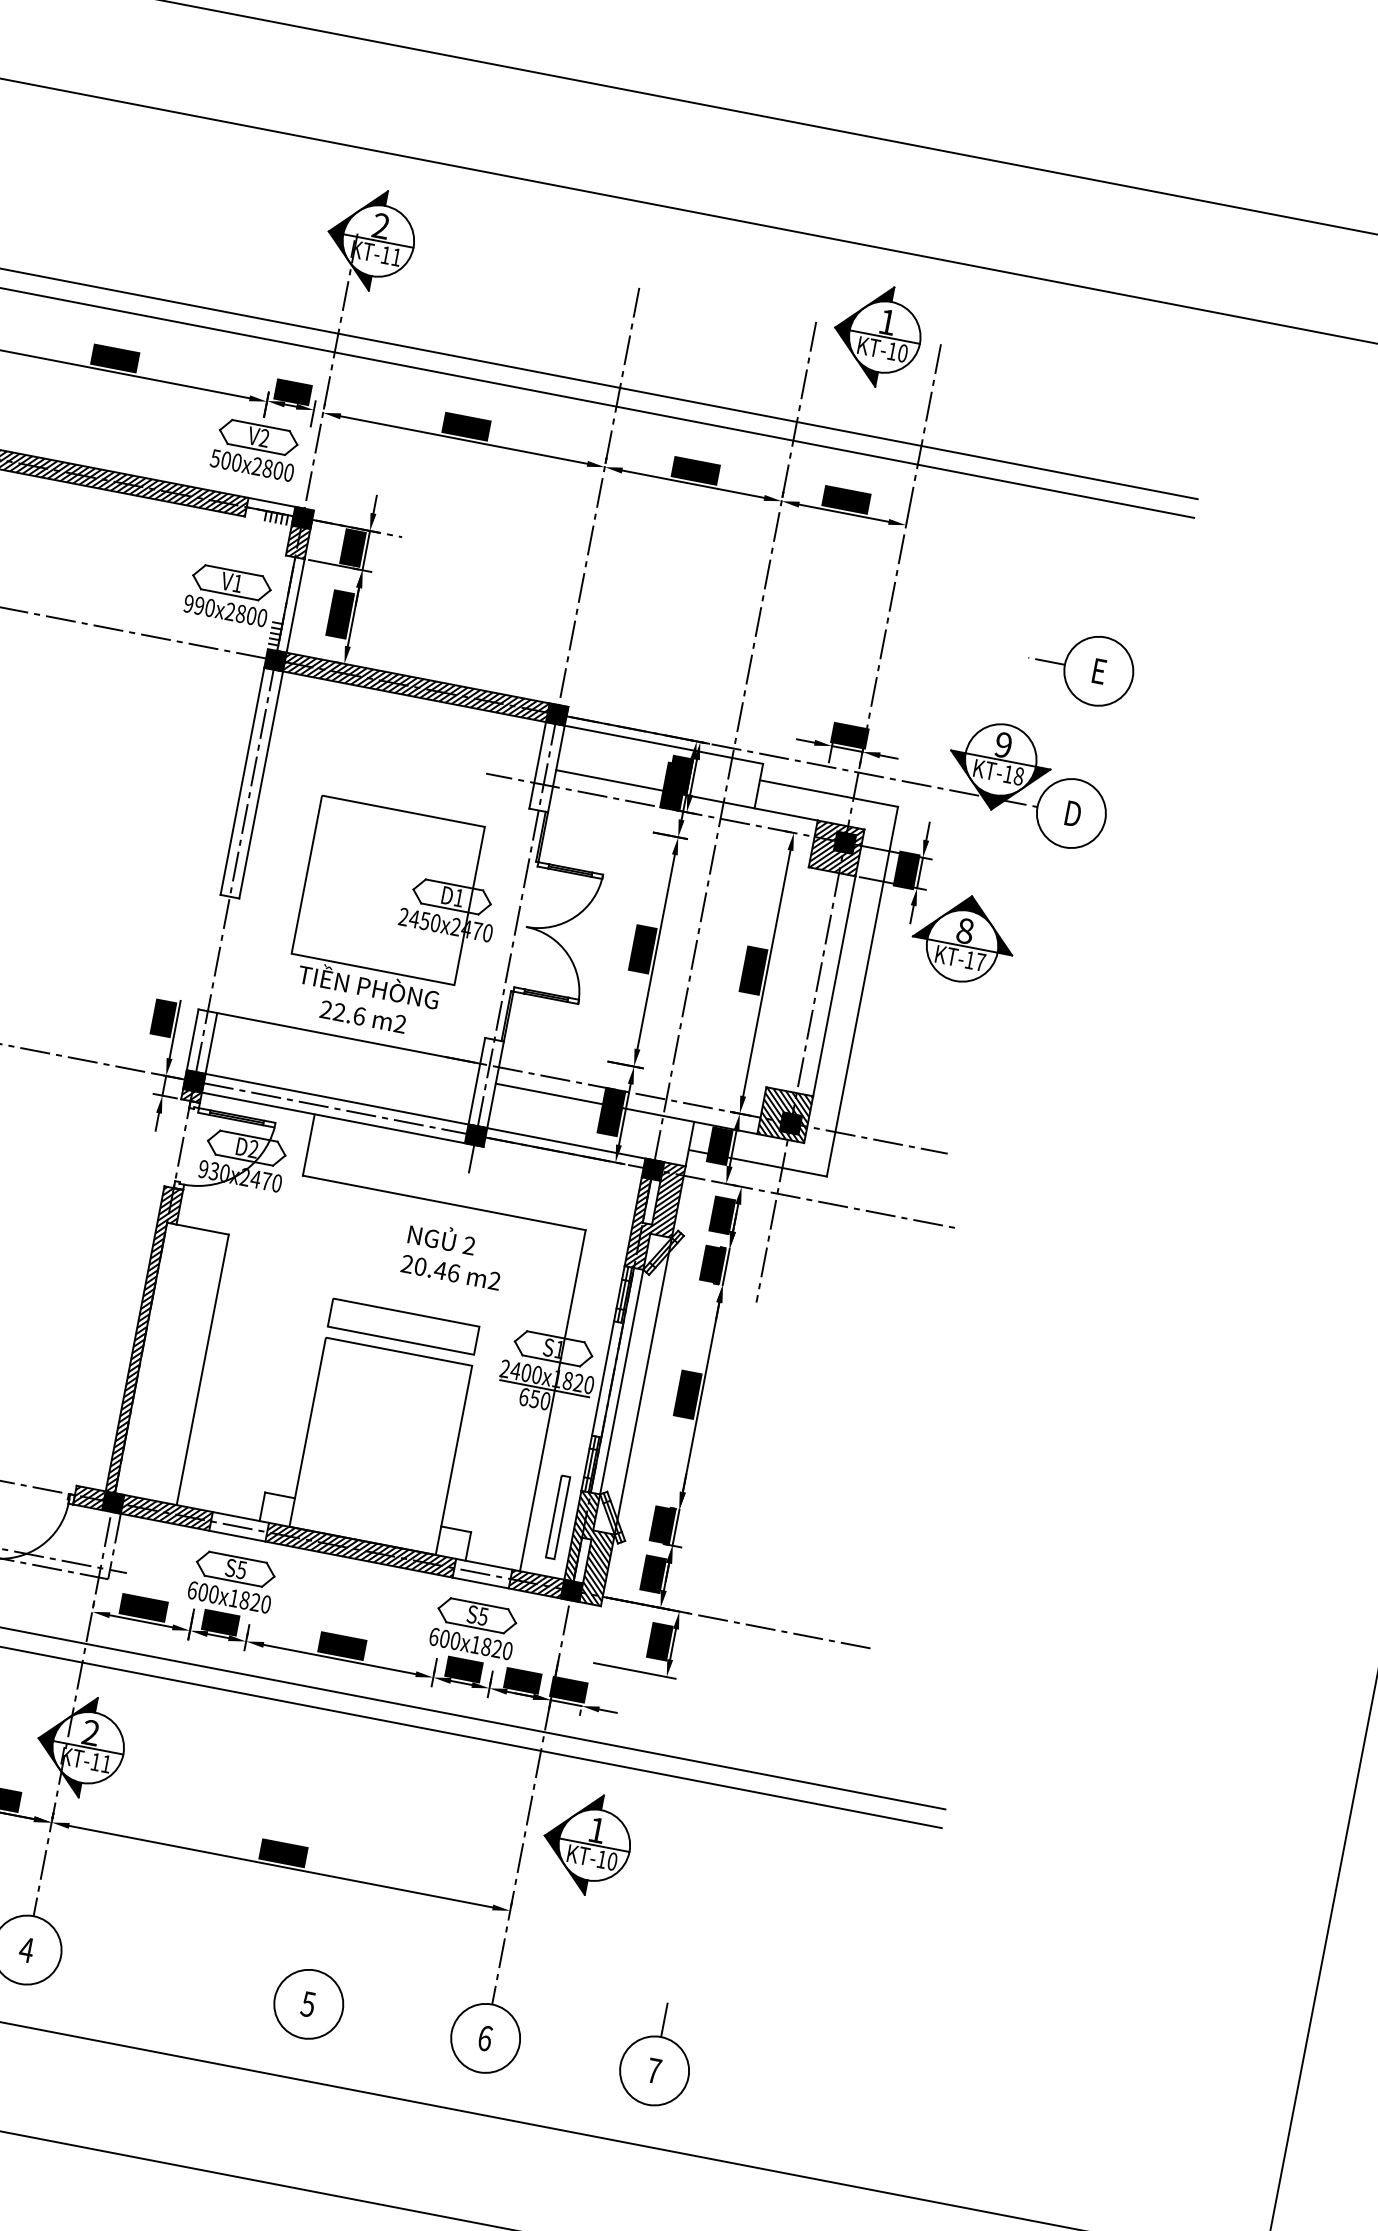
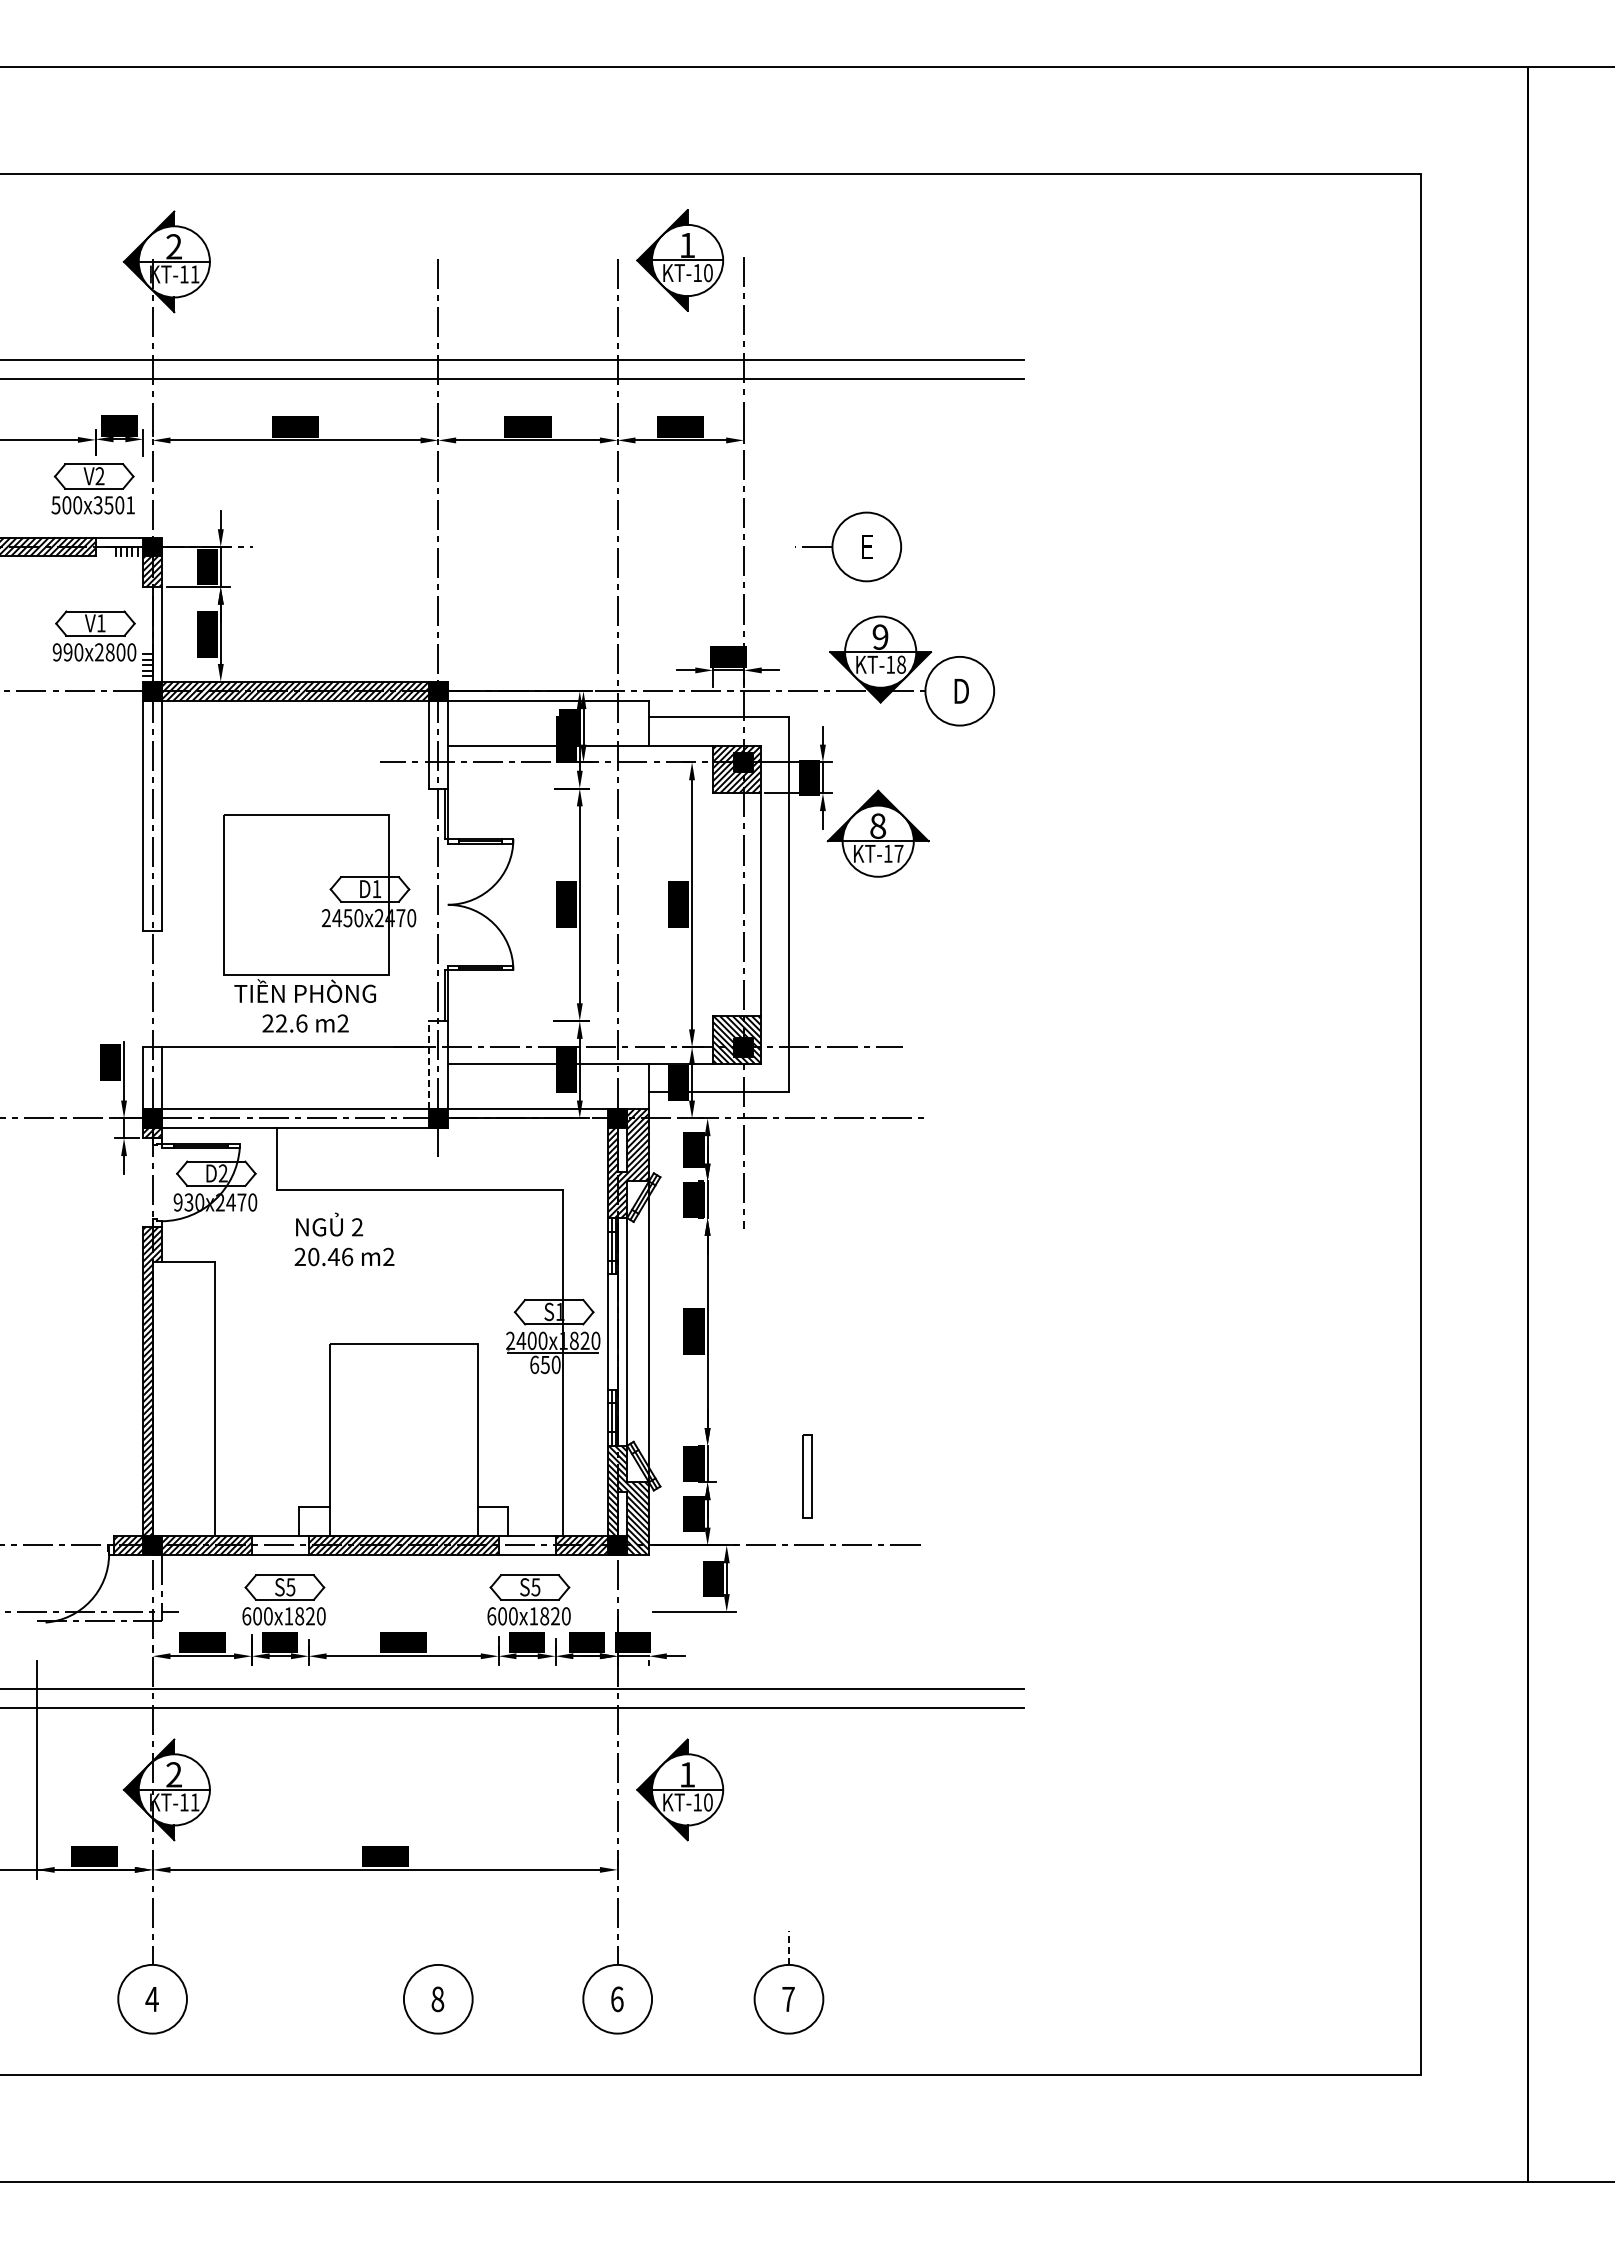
text: (273, 469) -> (114, 505), 500x2800 -> 500x3501
part: (1080, 667) -> (848, 546), moved
line: (476, 1080) -> (428, 1064), solid -> dashed
text: (454, 1255) -> (344, 1239), moved
part: (403, 1326) -> (403, 1318), removed
part: (558, 1517) -> (807, 1476), moved
text: (308, 2003) -> (437, 1998), 5 -> 8
line: (663, 2019) -> (788, 1947), solid -> dashed

